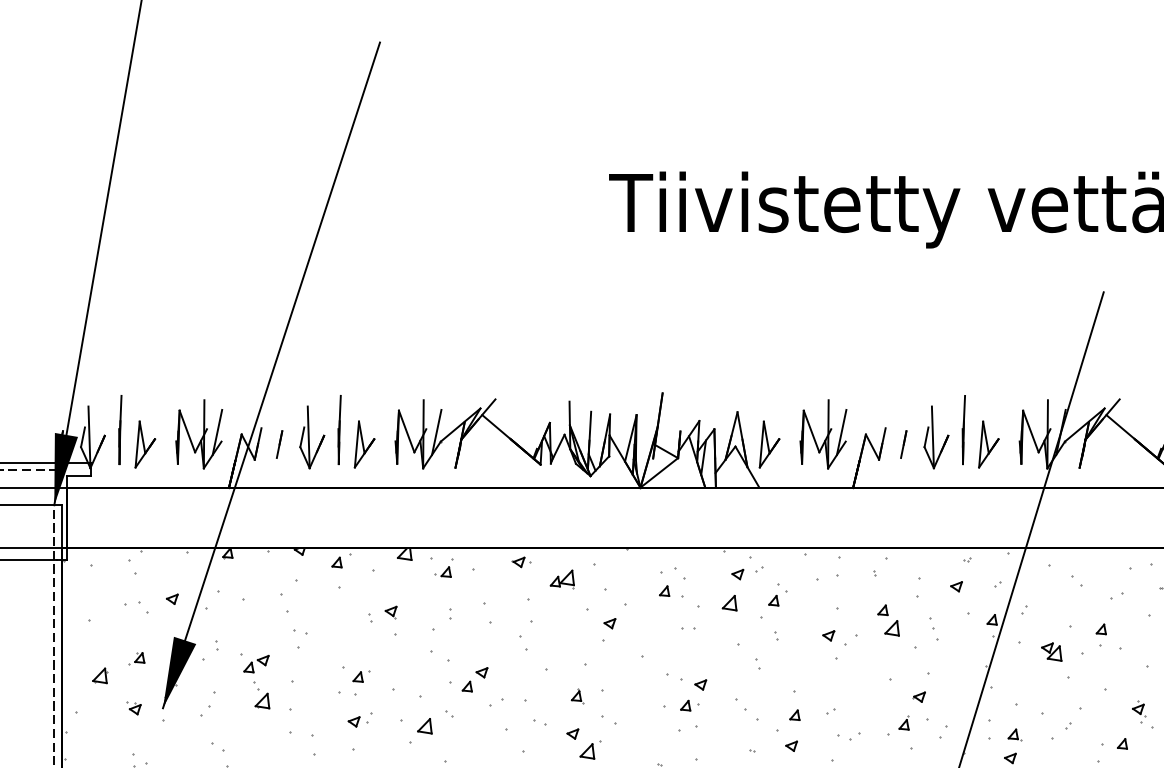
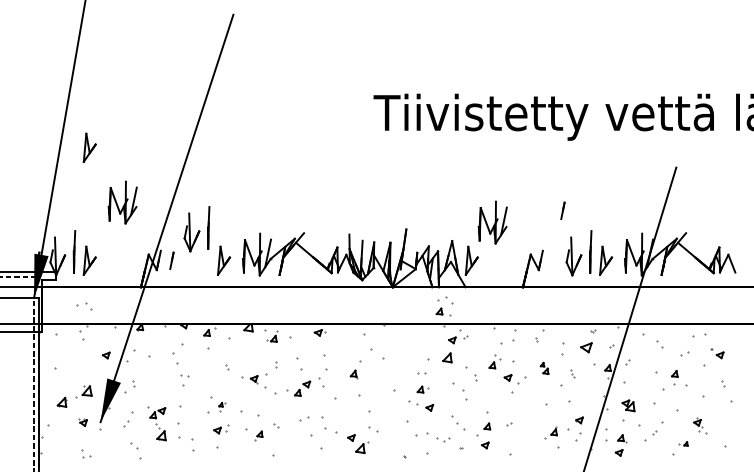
part: (144, 259) -> (89, 147), added
part: (319, 432) -> (196, 229), moved
part: (198, 434) -> (122, 202), moved
part: (822, 434) -> (492, 222), moved
line: (903, 444) -> (562, 210), moved
part: (561, 579) -> (344, 343), removed
part: (672, 582) -> (444, 306), moved
part: (955, 586) -> (585, 347), size x1.6
part: (777, 594) -> (494, 361), moved
part: (136, 607) -> (84, 306), moved
part: (389, 612) -> (253, 379), moved
part: (888, 620) -> (544, 368), size x0.6
part: (608, 628) -> (373, 373), removed
part: (934, 628) -> (572, 373), size x0.6
part: (1051, 651) -> (628, 405), moved
part: (136, 658) -> (84, 391), size x1.6
part: (757, 664) -> (464, 395), size x1.6
part: (468, 679) -> (298, 388), moved
part: (254, 680) -> (156, 423), moved
part: (362, 684) -> (222, 407), size x0.6
part: (576, 697) -> (353, 374), moved
part: (919, 697) -> (579, 420), moved
part: (688, 705) -> (422, 389), moved
part: (538, 721) -> (330, 430), size x1.6
part: (421, 729) -> (258, 435), size x0.6
part: (849, 736) -> (443, 439), moved
part: (1115, 743) -> (683, 443), size x0.6

